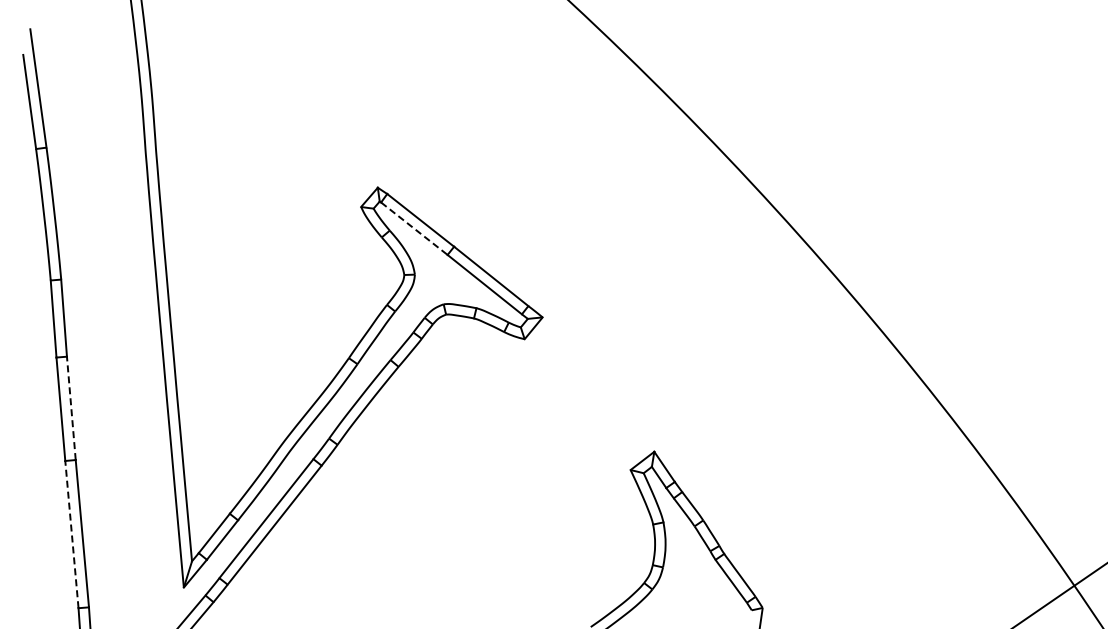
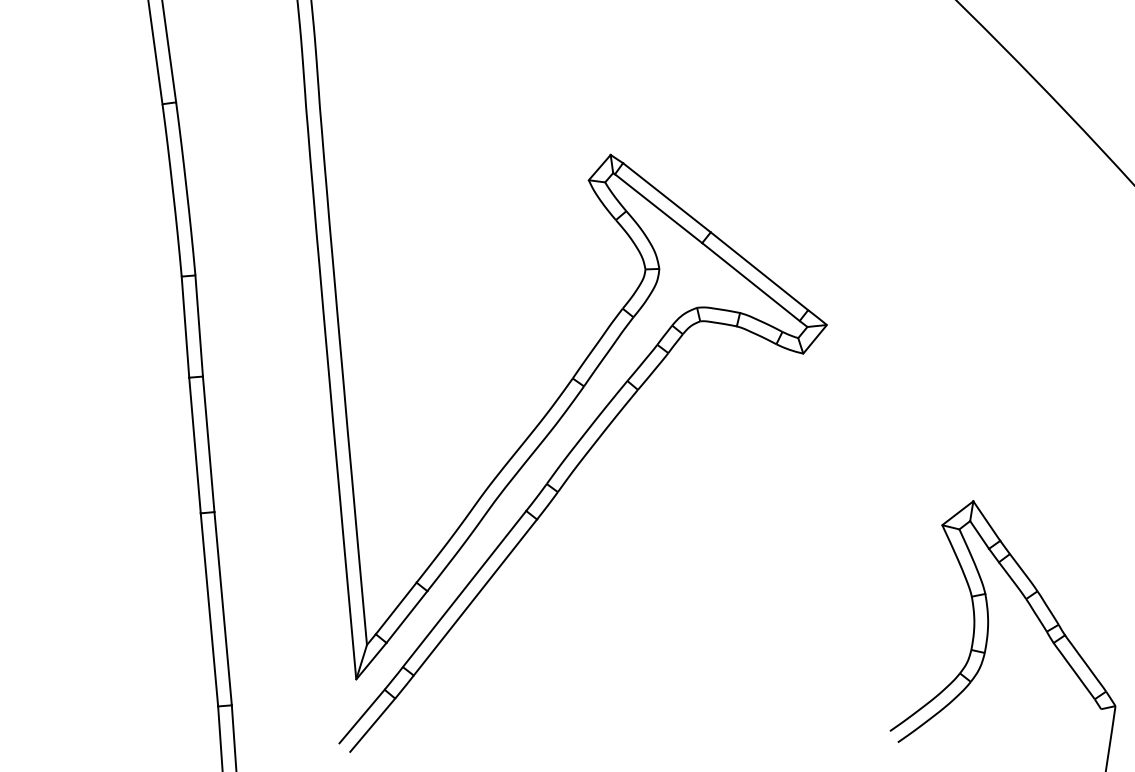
line: (414, 229) -> (658, 209), dashed -> solid
line: (71, 408) -> (208, 444), dashed -> solid
line: (71, 534) -> (208, 609), dashed -> solid

